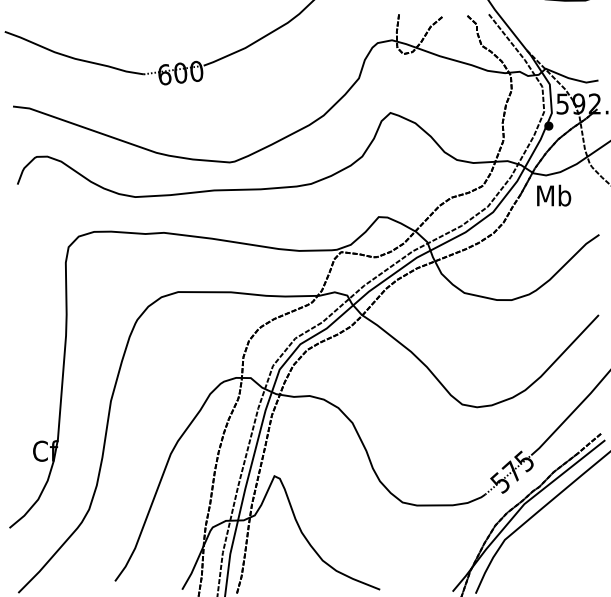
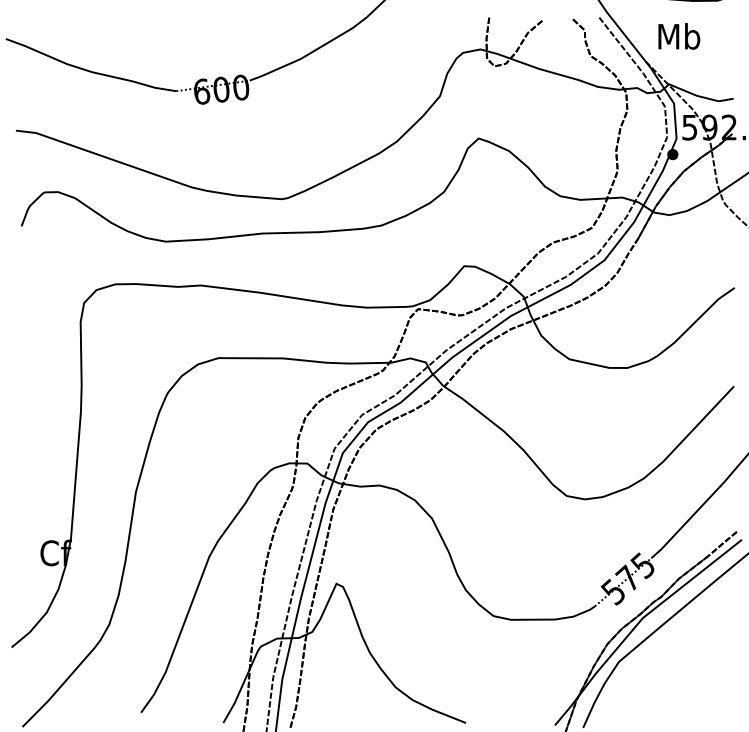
text: (554, 195) -> (679, 36), moved

